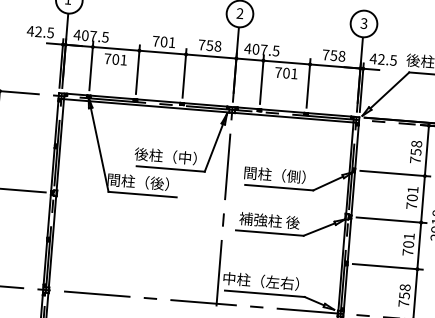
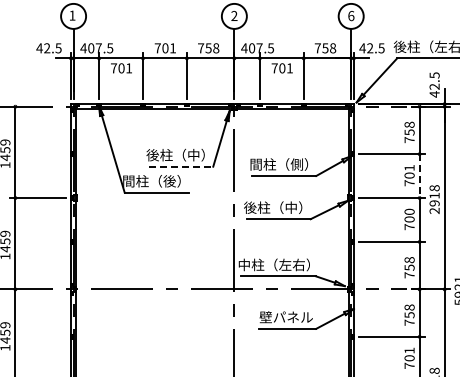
text: (364, 24) -> (351, 16), 3 -> 6
line: (171, 168) -> (181, 166), solid -> dashed
line: (422, 199) -> (419, 176), solid -> dashed
text: (266, 220) -> (274, 207), 補強柱 後 -> 後柱（中）
text: (409, 236) -> (409, 211), 701 -> 700

